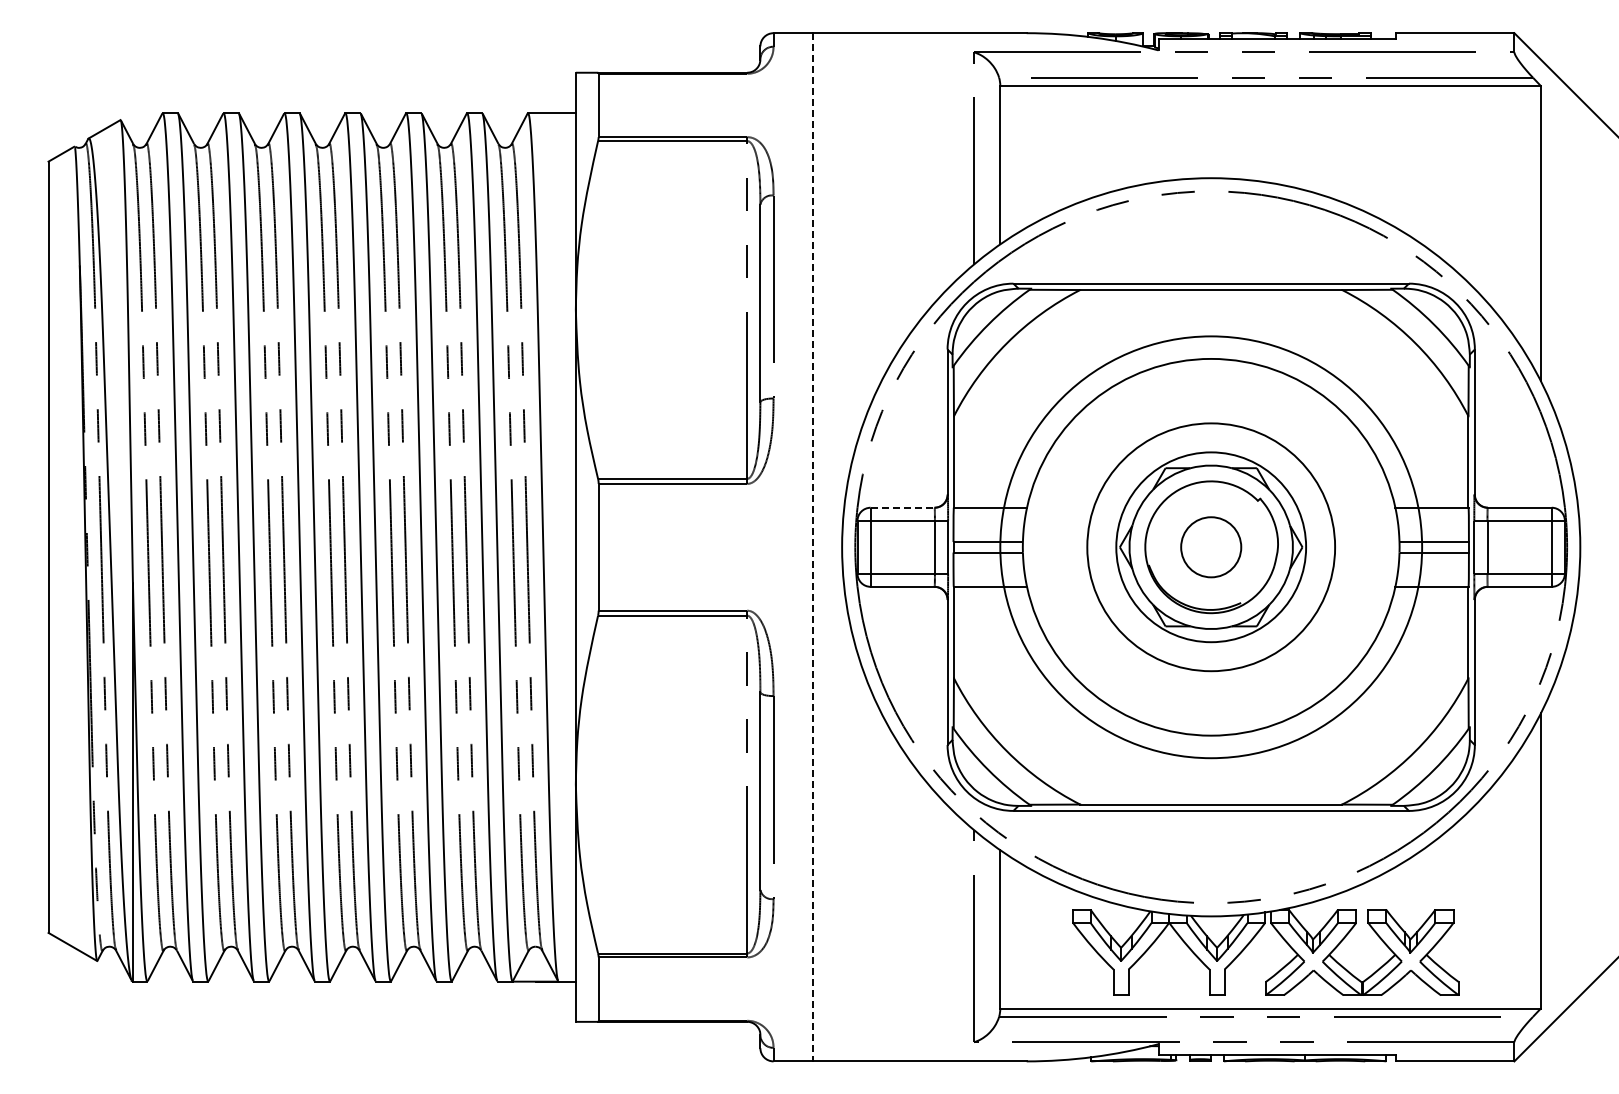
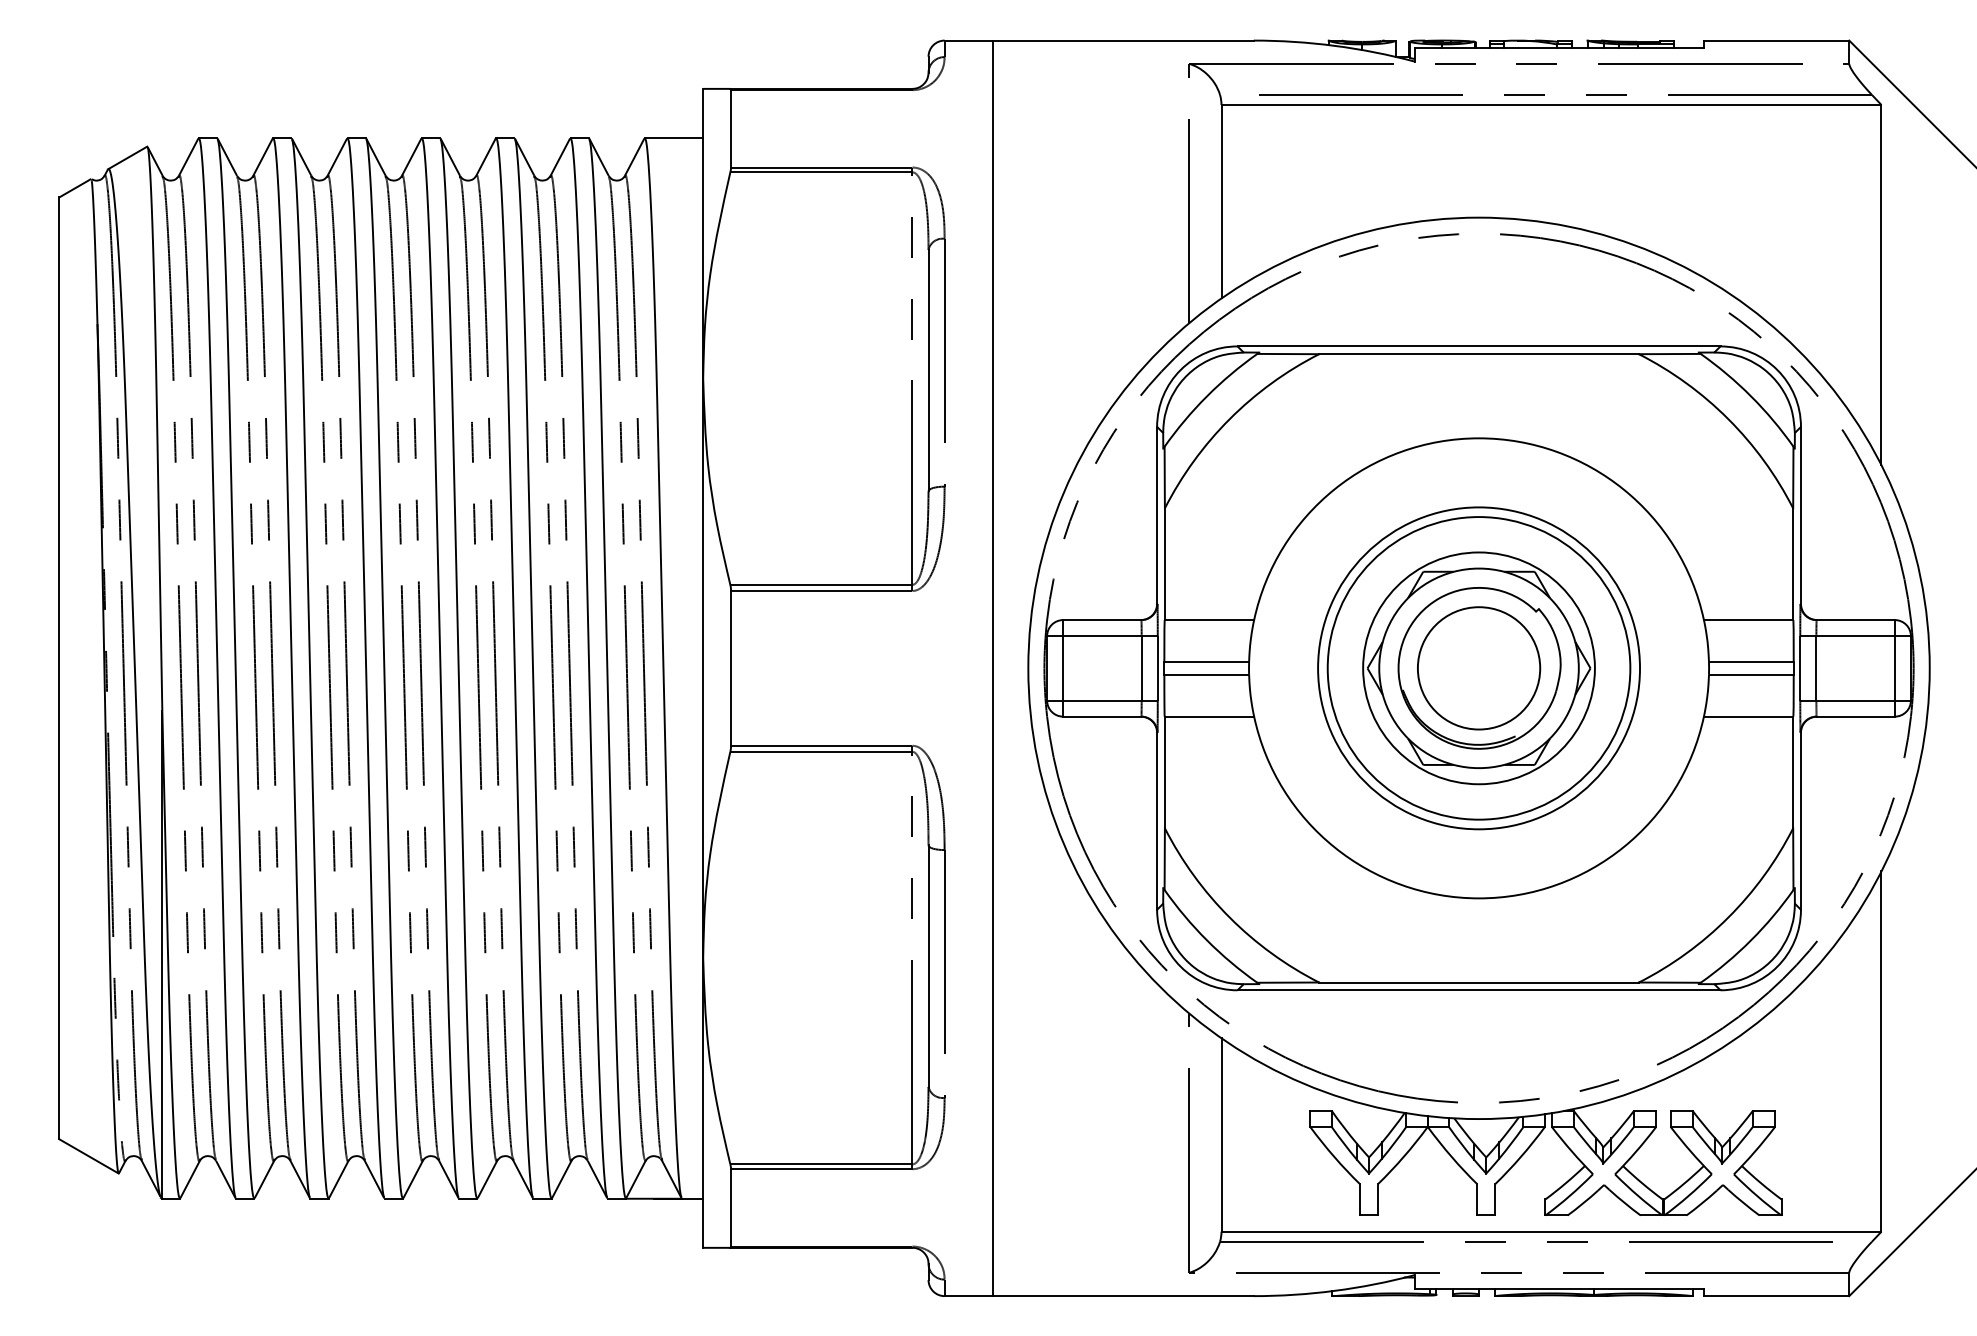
line: (903, 507) -> (1103, 619), dashed -> solid
line: (813, 547) -> (993, 668), dashed -> solid
circle: (1211, 547) -> (1479, 668), size x0.62
circle: (1211, 547) -> (1479, 668), size x1.67

